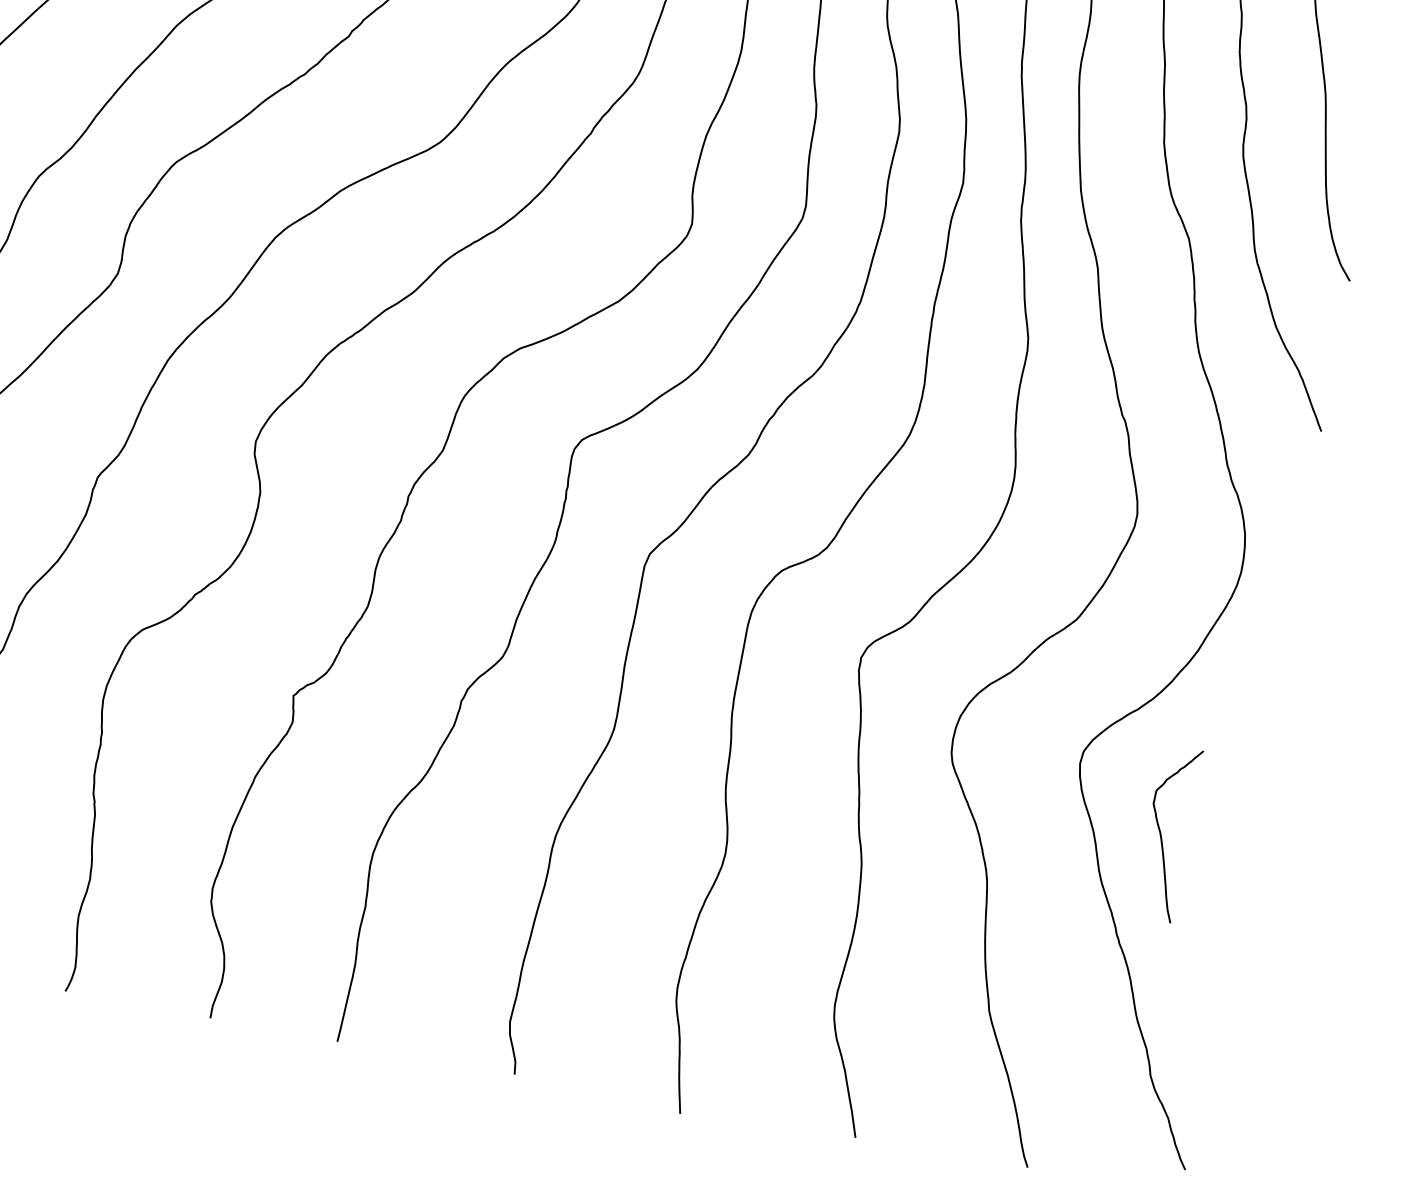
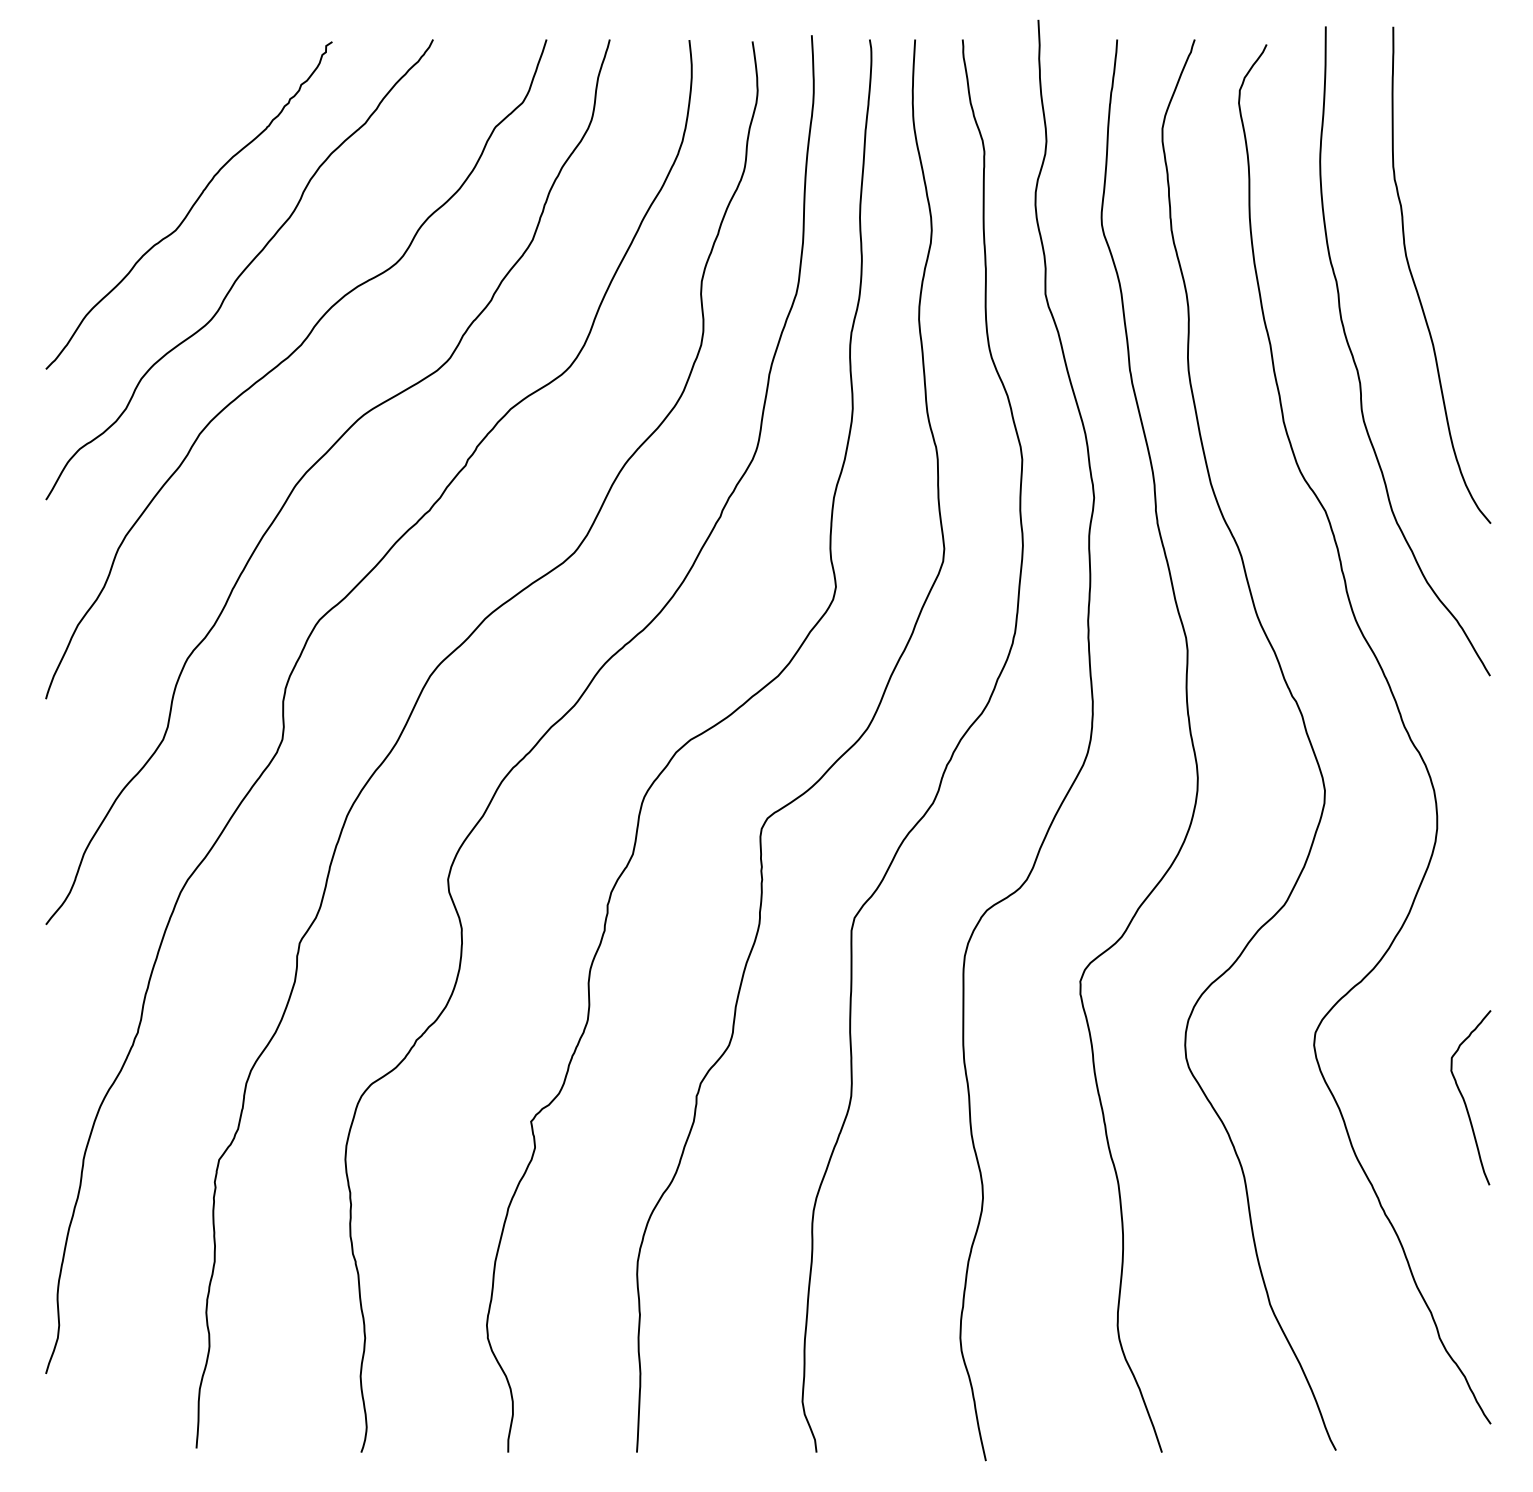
curve: (1161, 833) -> (1464, 1098), moved

